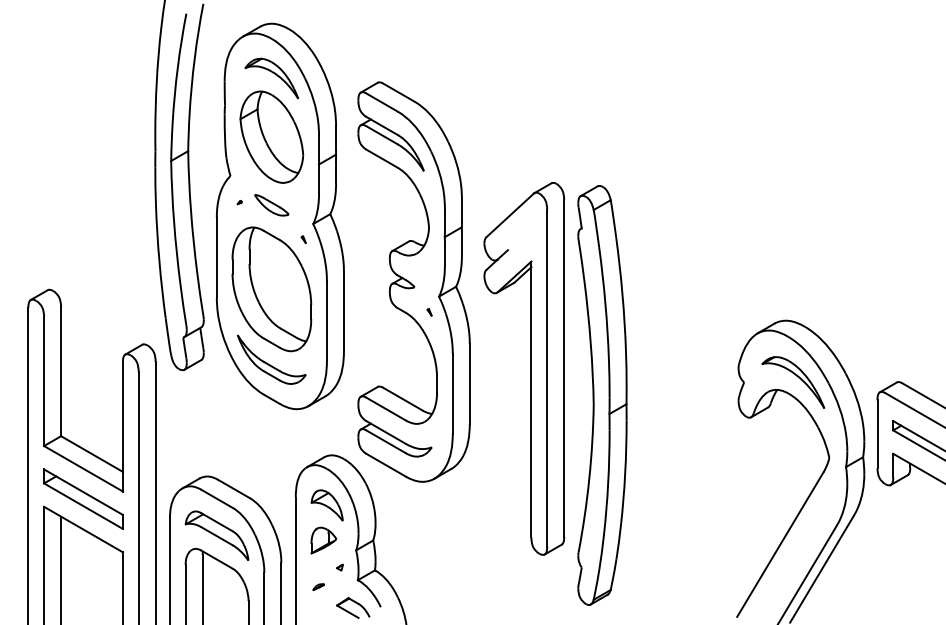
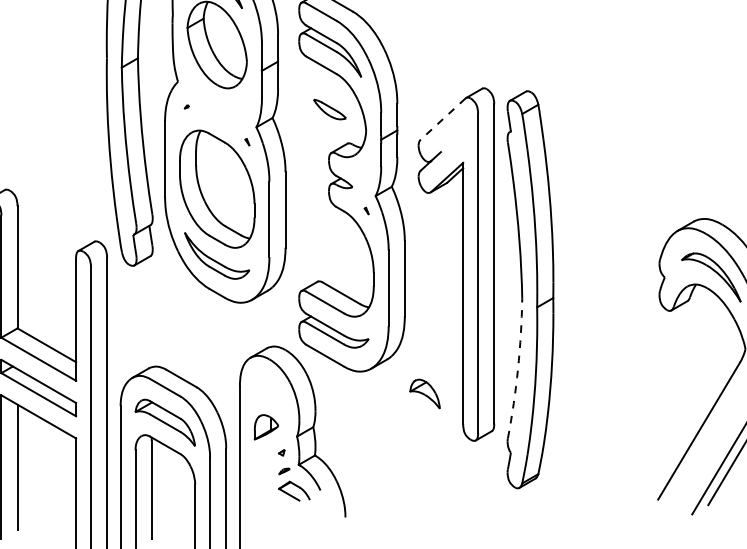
part: (271, 205) -> (329, 109), moved
line: (510, 215) -> (443, 119), solid -> dashed
arc: (589, 478) -> (518, 368), solid -> dashed
part: (326, 505) -> (424, 394), moved
part: (318, 587) -> (284, 471), moved

